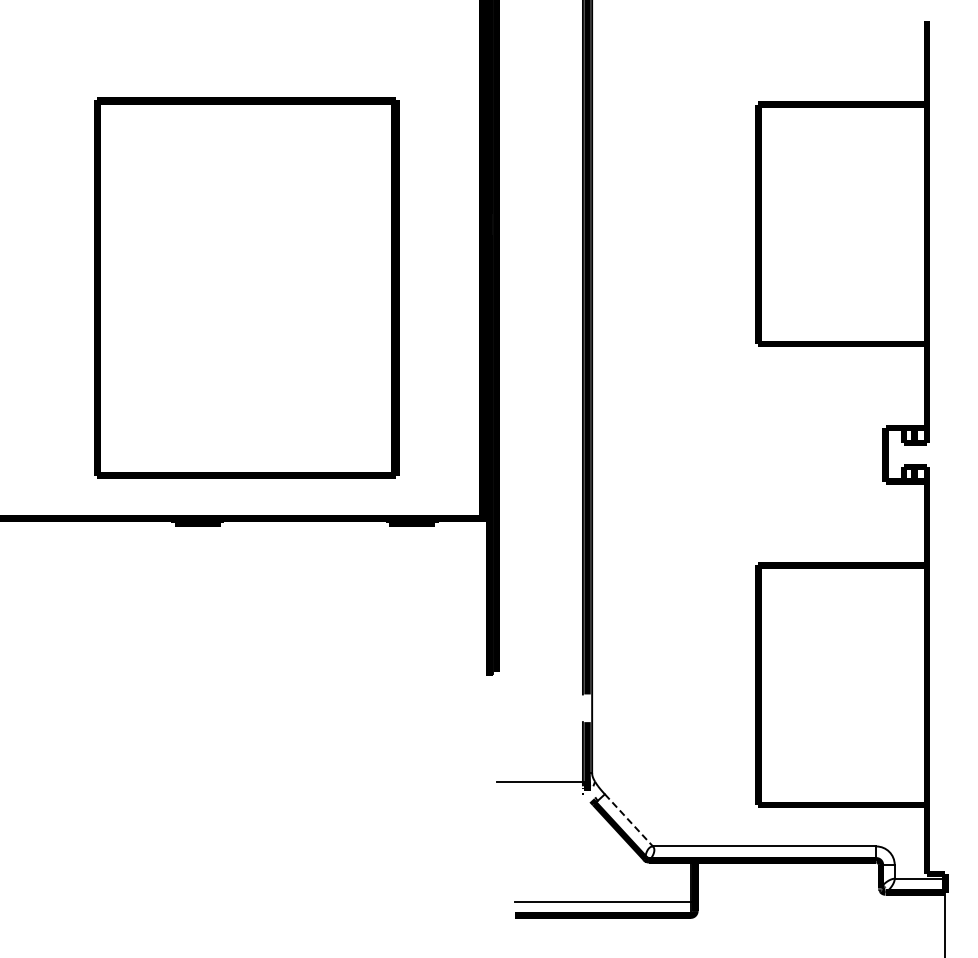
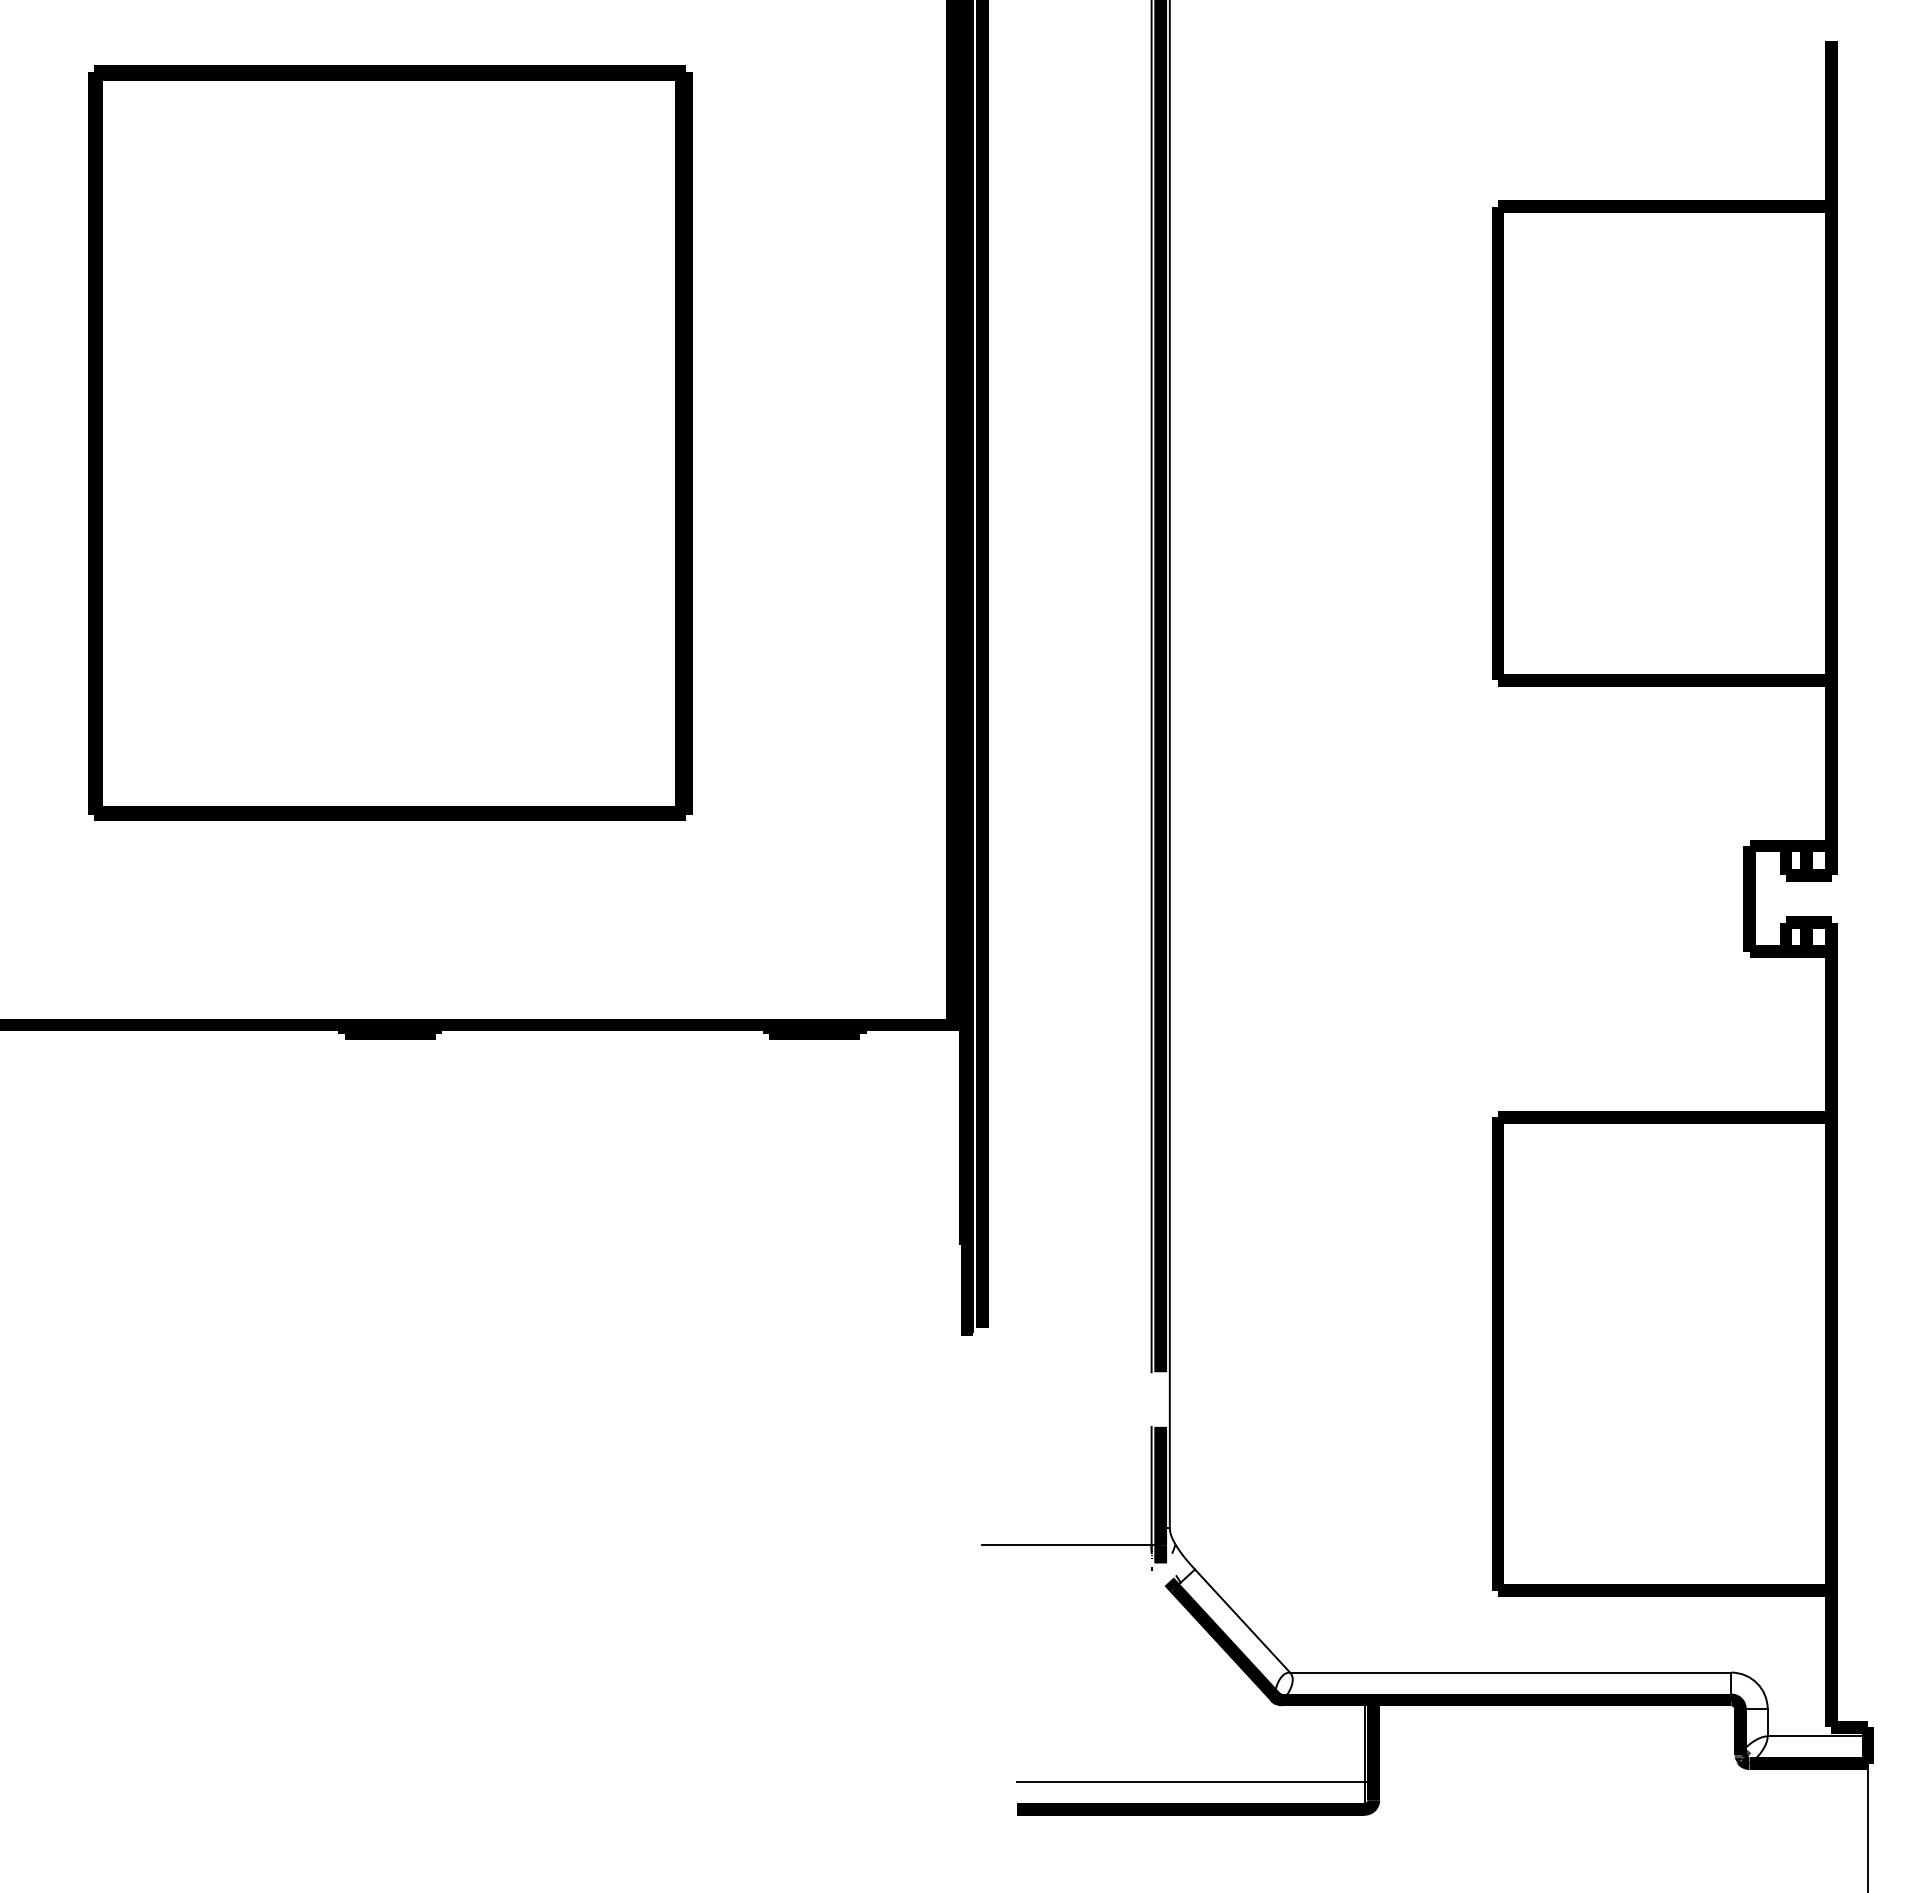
part: (246, 287) -> (390, 441), moved
line: (629, 820) -> (1243, 1621), dashed -> solid

